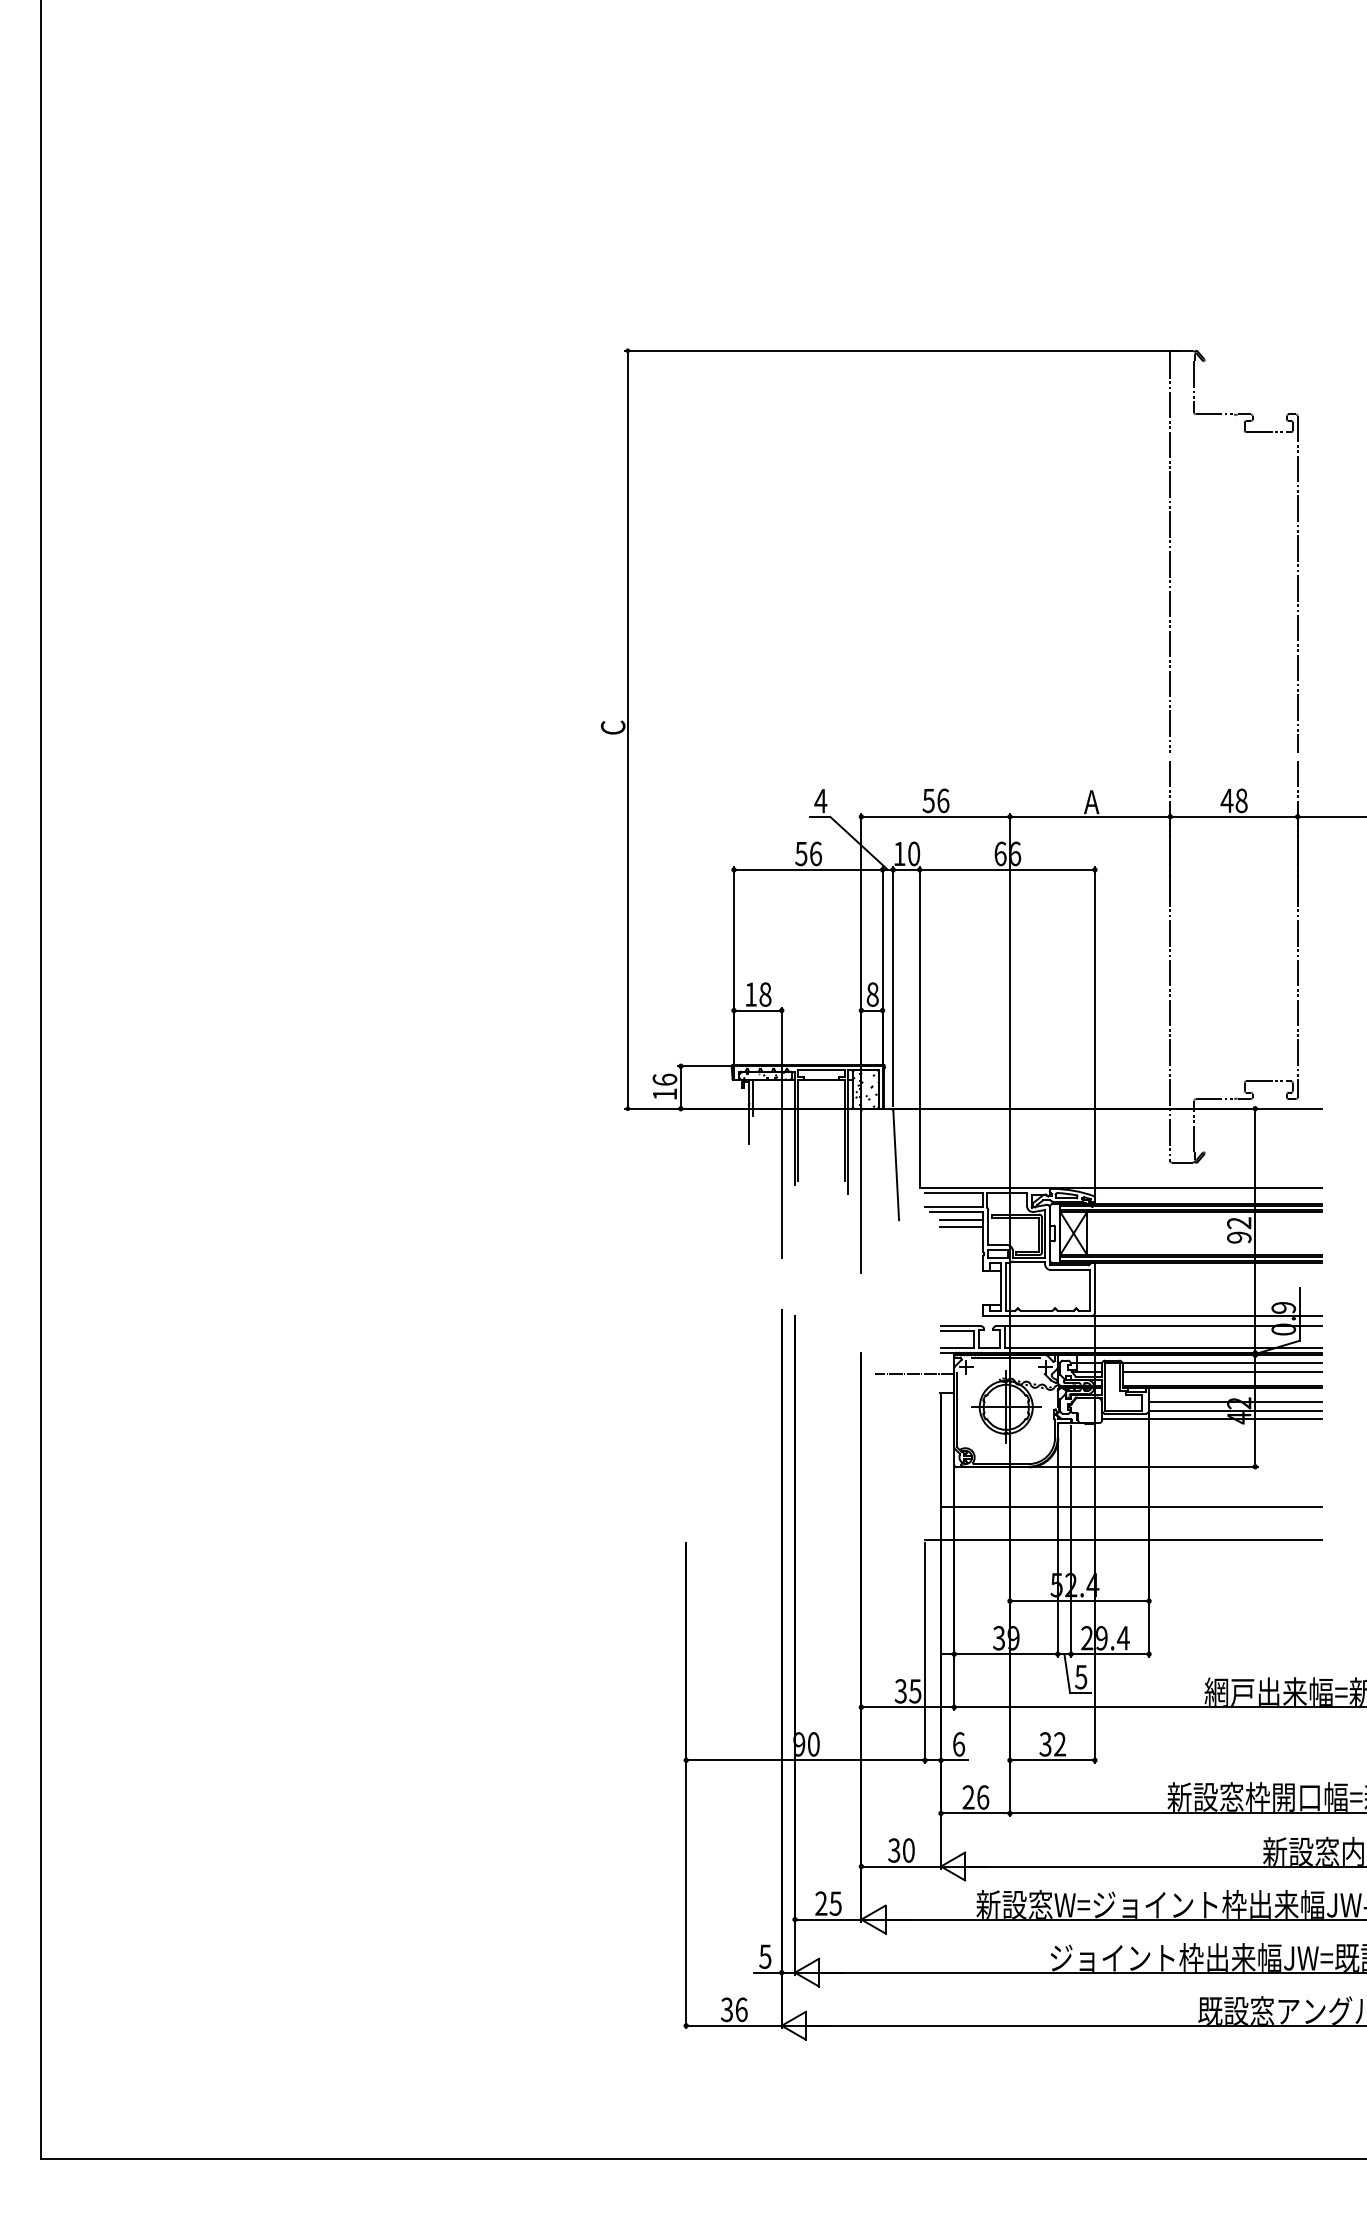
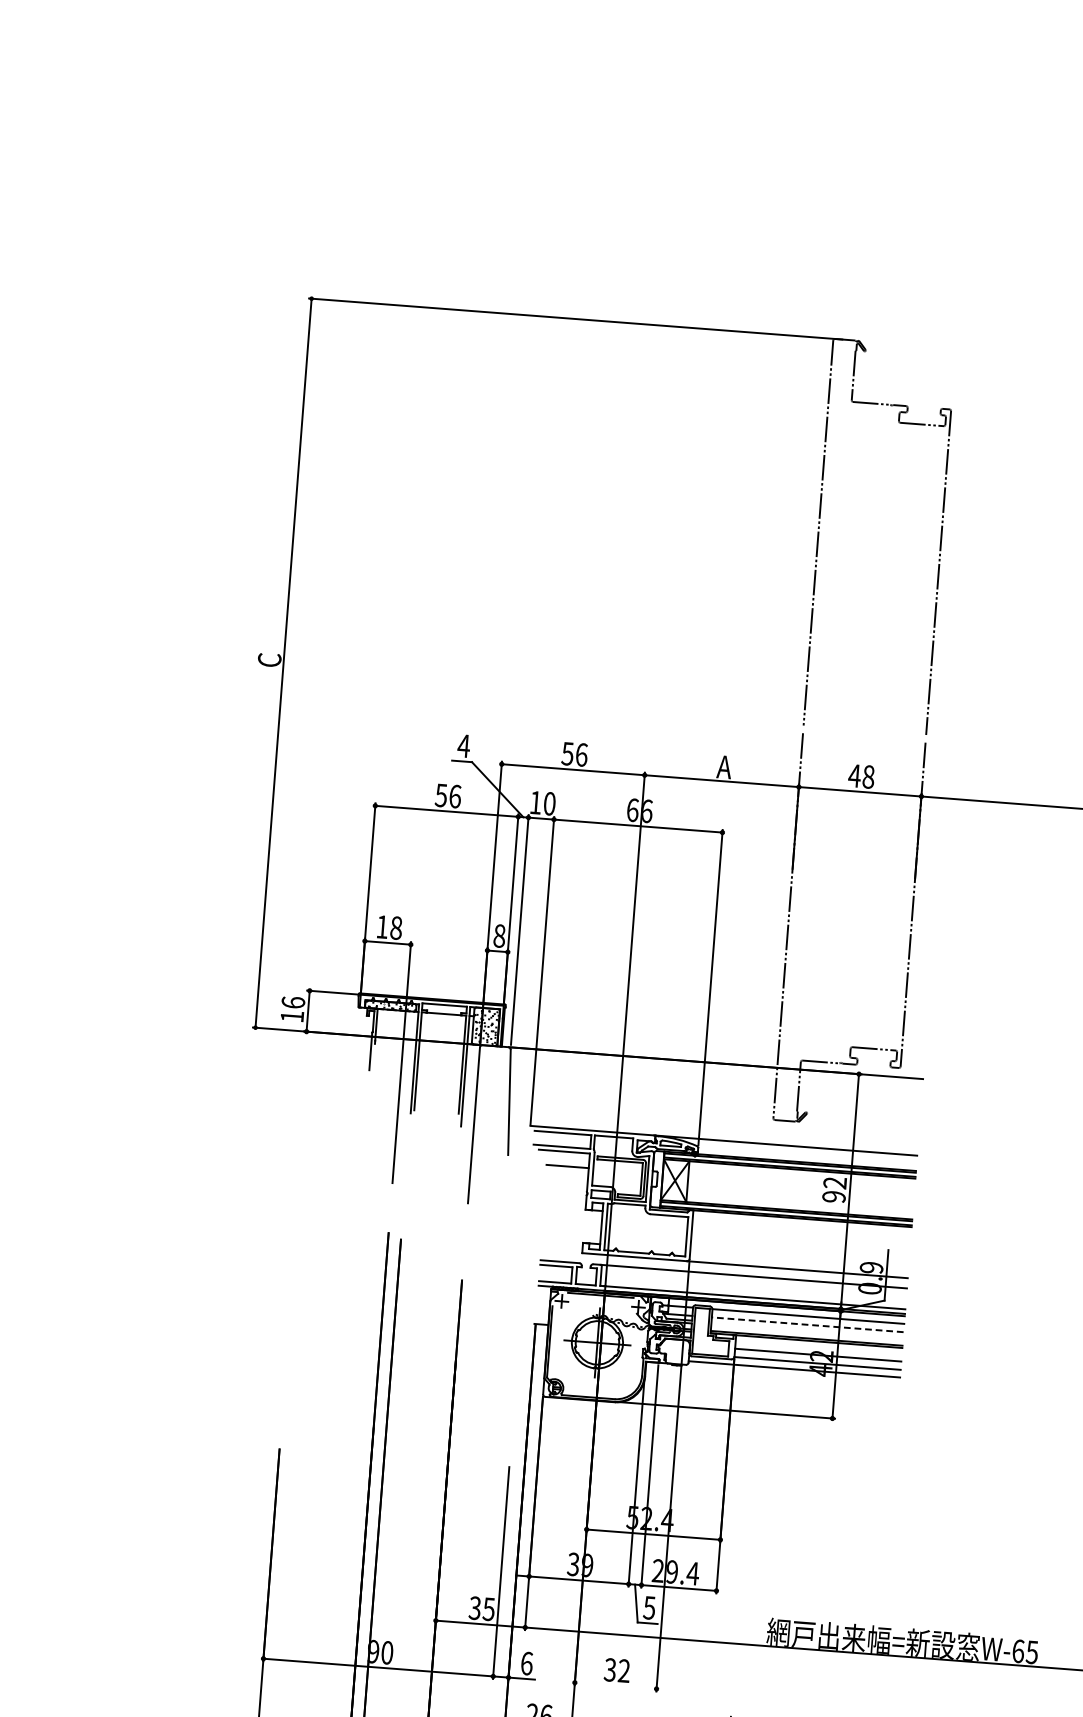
line: (961, 1220) -> (568, 1159), removed
line: (1222, 1371) -> (808, 1324), solid -> dashed
line: (914, 1374) -> (511, 1304), removed
line: (1131, 1506) -> (710, 1447), removed
line: (1123, 1540) -> (700, 1479), removed
line: (1052, 1760) -> (615, 1685), removed

